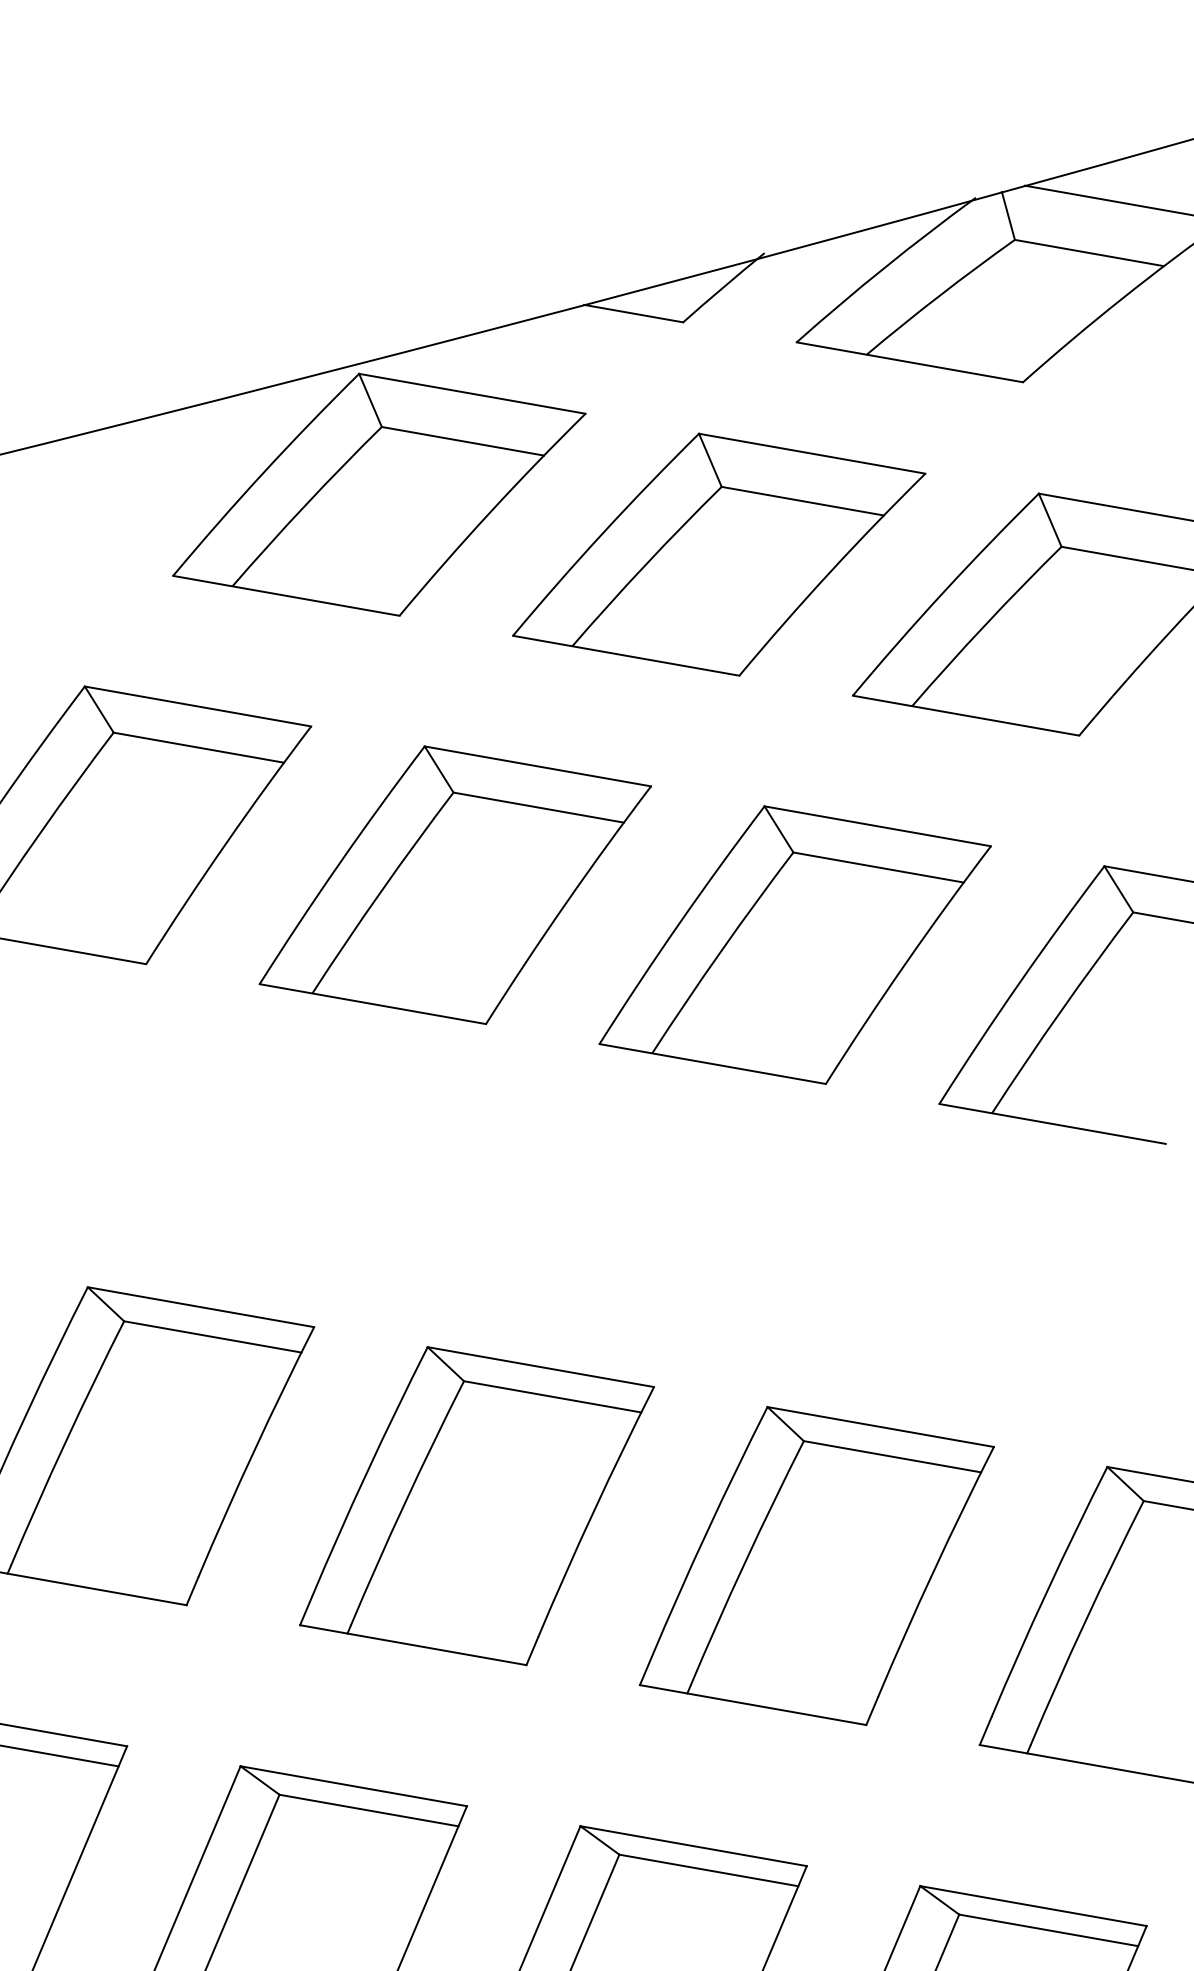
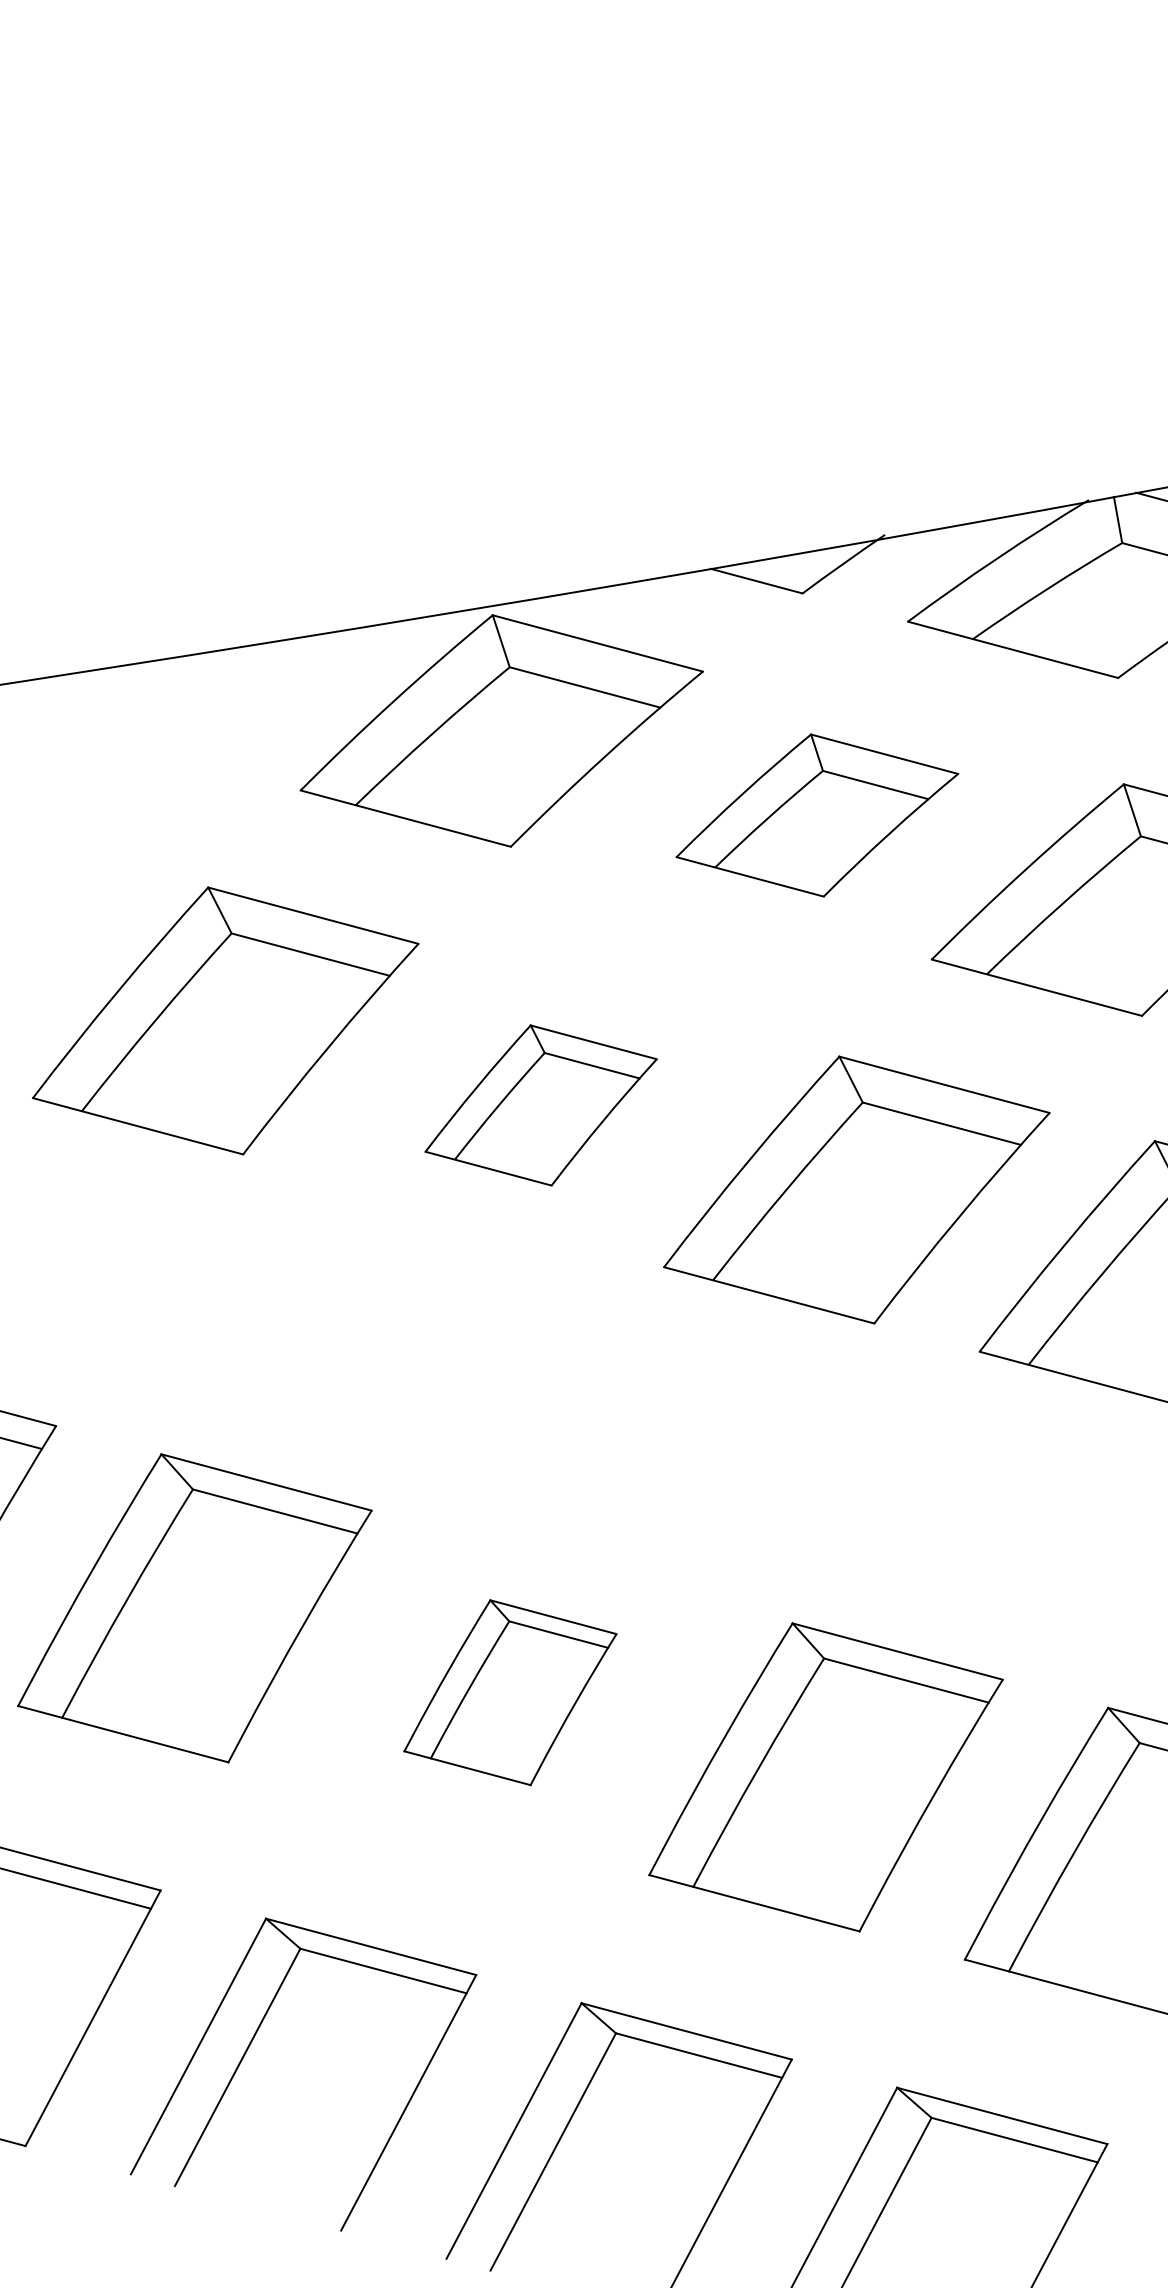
part: (719, 554) -> (817, 815), size x0.7
part: (454, 885) -> (540, 1105), size x0.6
part: (477, 1505) -> (510, 1692), size x0.6

